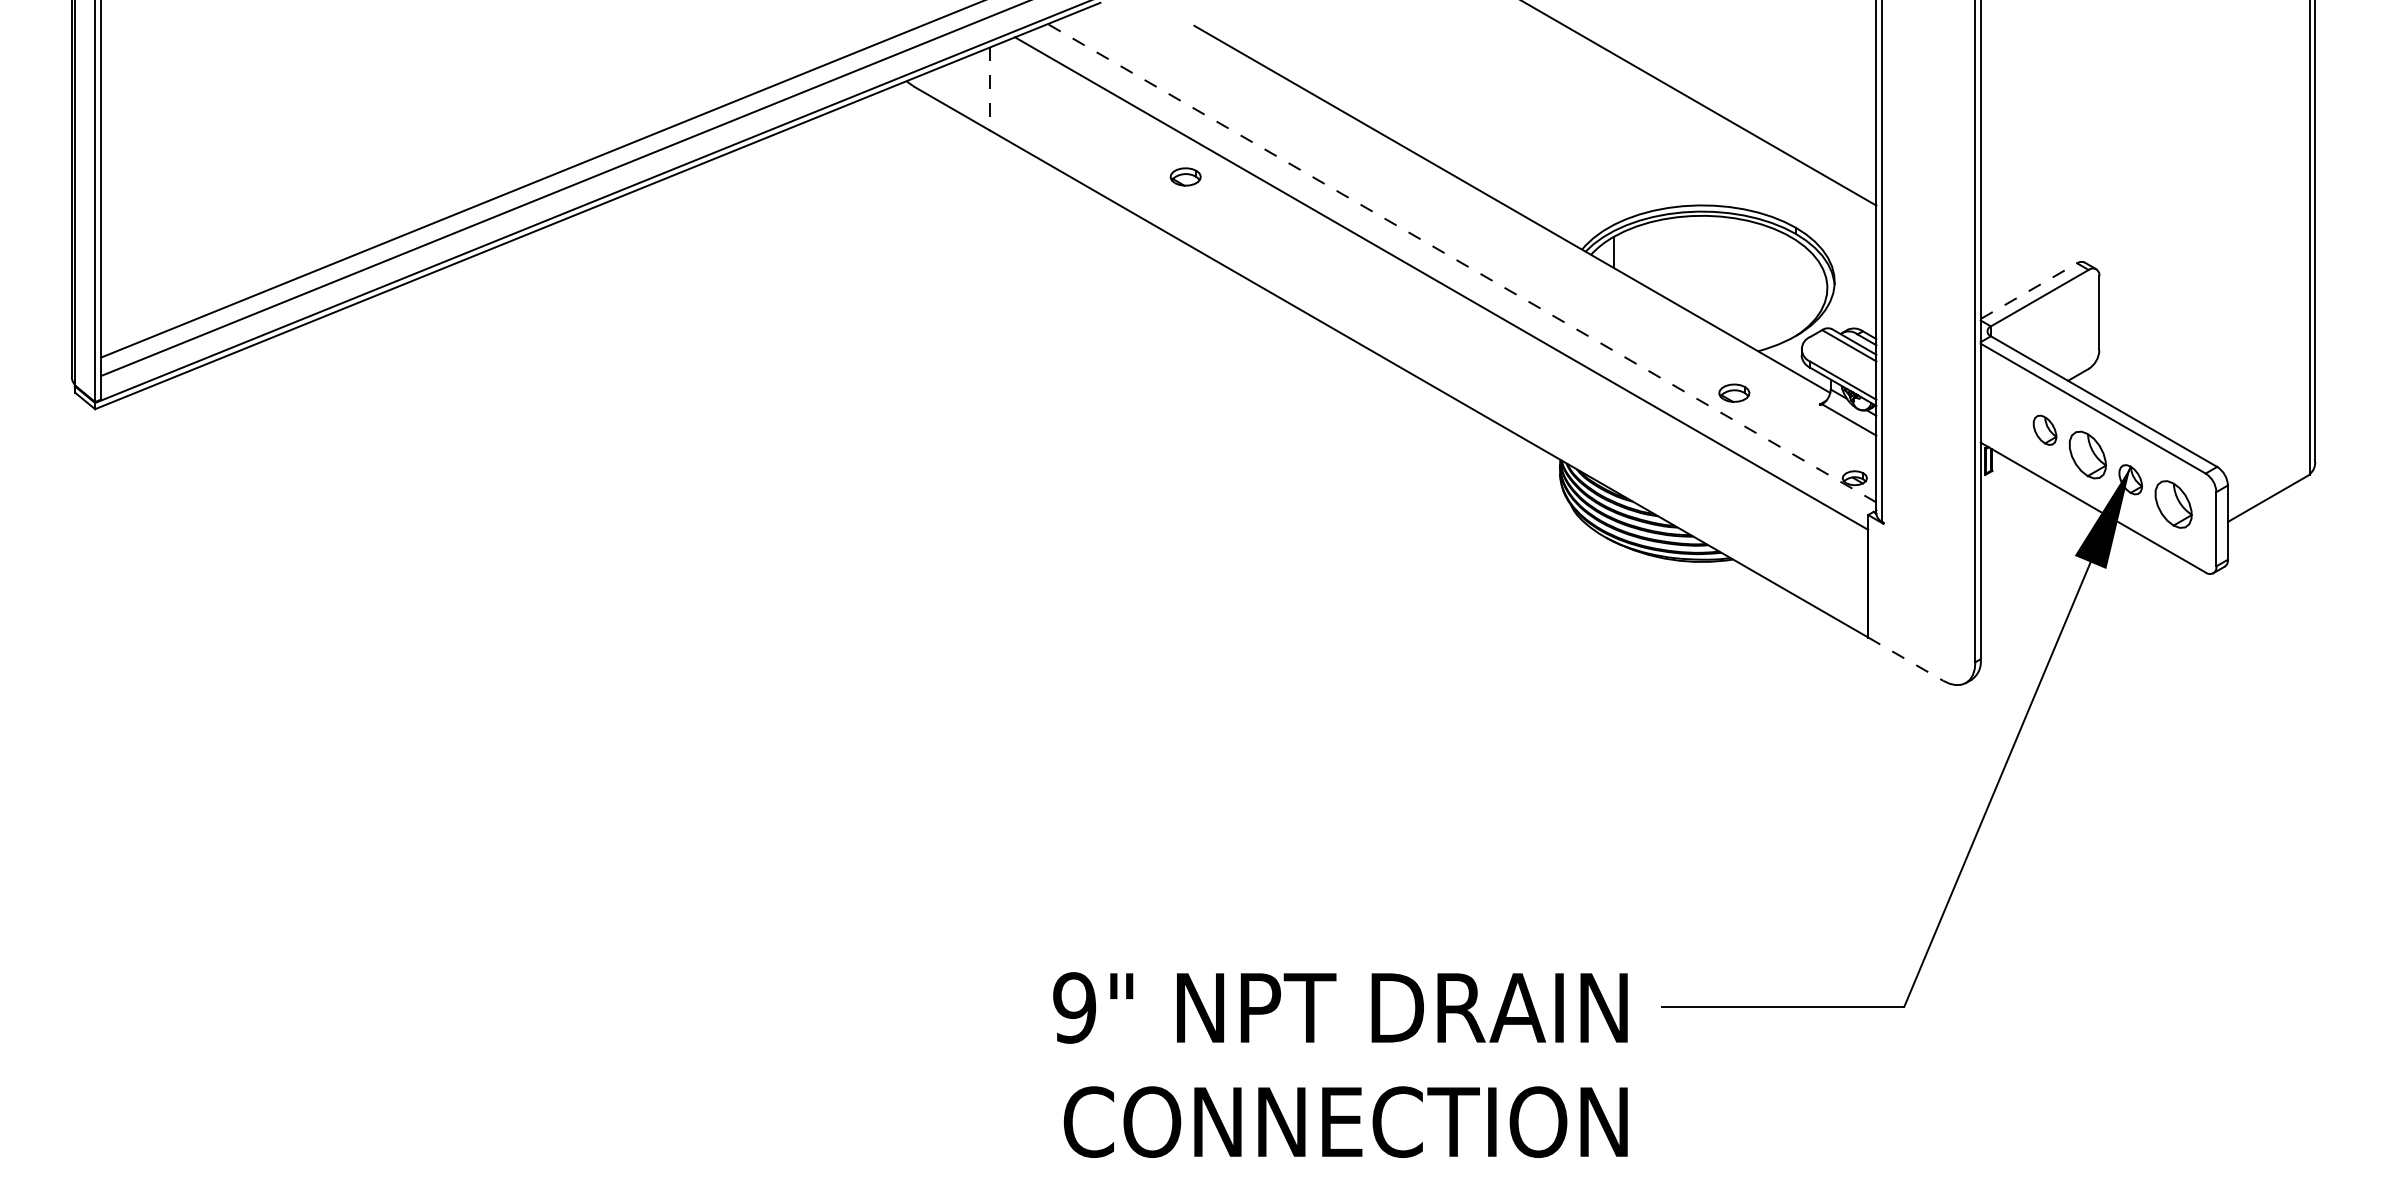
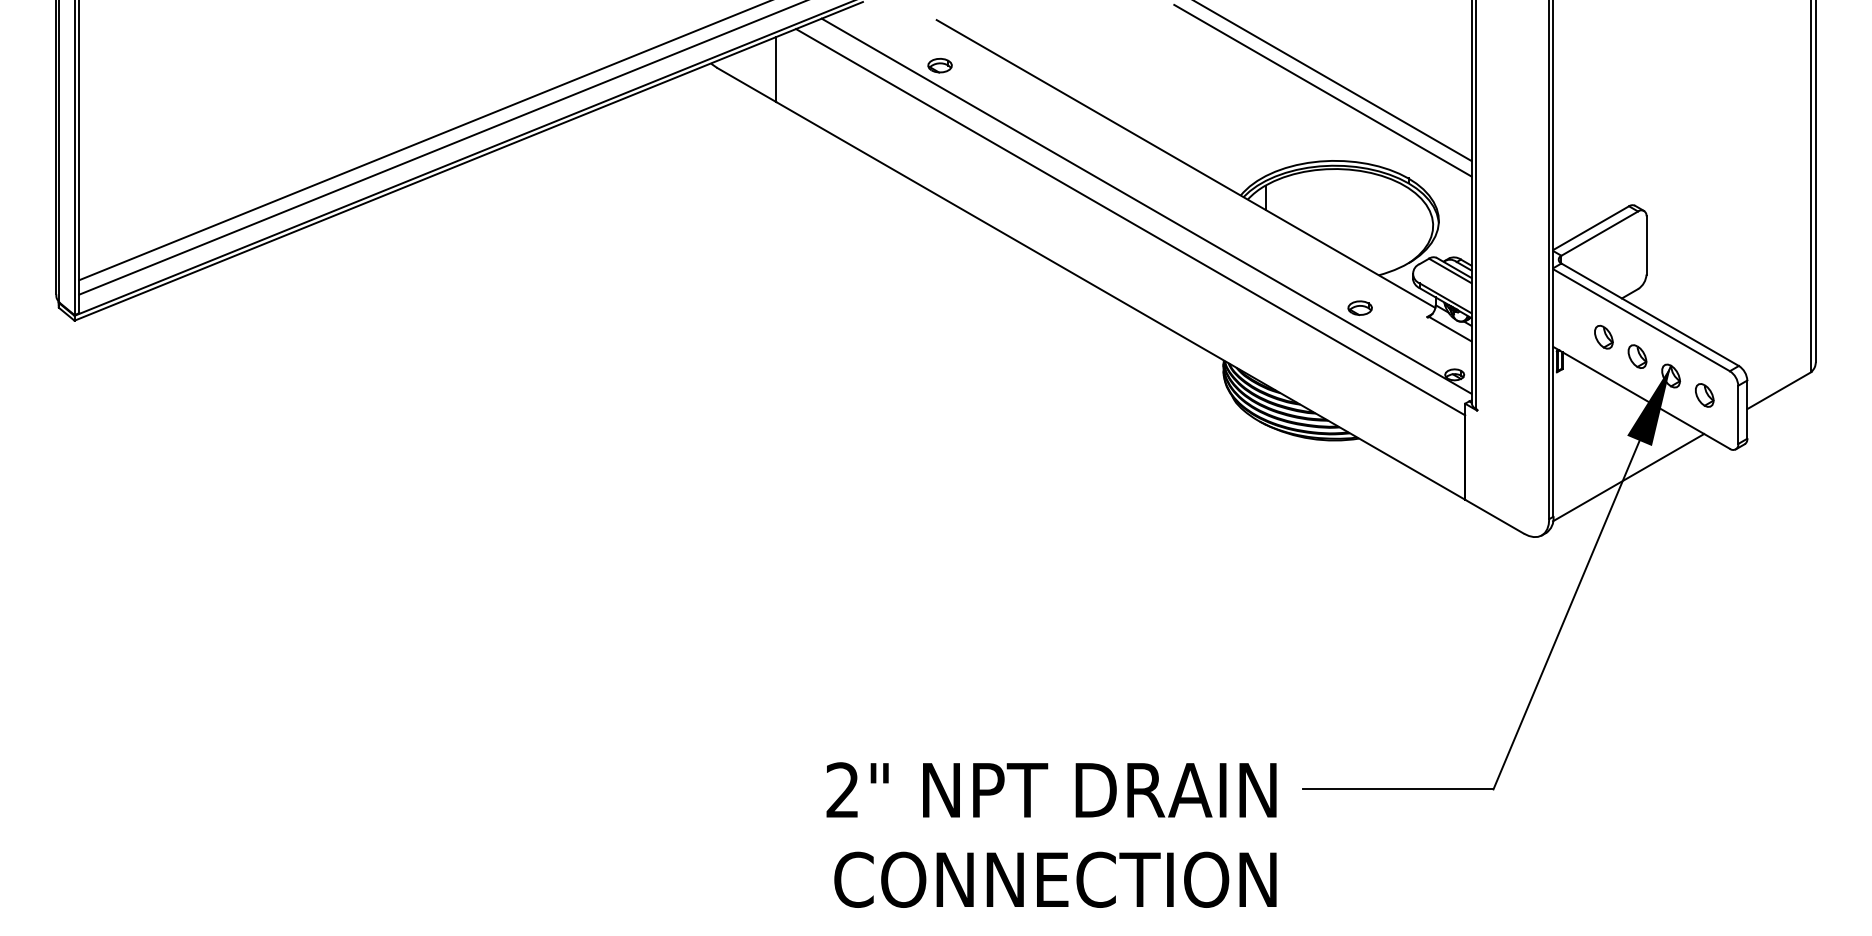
line: (989, 89) -> (776, 69), dashed -> solid
line: (1686, 115) -> (1322, 90), added
part: (1185, 176) -> (939, 65), moved
line: (1461, 263) -> (1146, 206), dashed -> solid
line: (2028, 291) -> (1590, 228), dashed -> solid
part: (2087, 454) -> (1637, 356), size x0.62
part: (2173, 504) -> (1704, 395), size x0.62
line: (2076, 608) -> (1628, 477), added
line: (1906, 659) -> (1495, 517), dashed -> solid
text: (1074, 1007) -> (842, 789), 9" -> 2"

